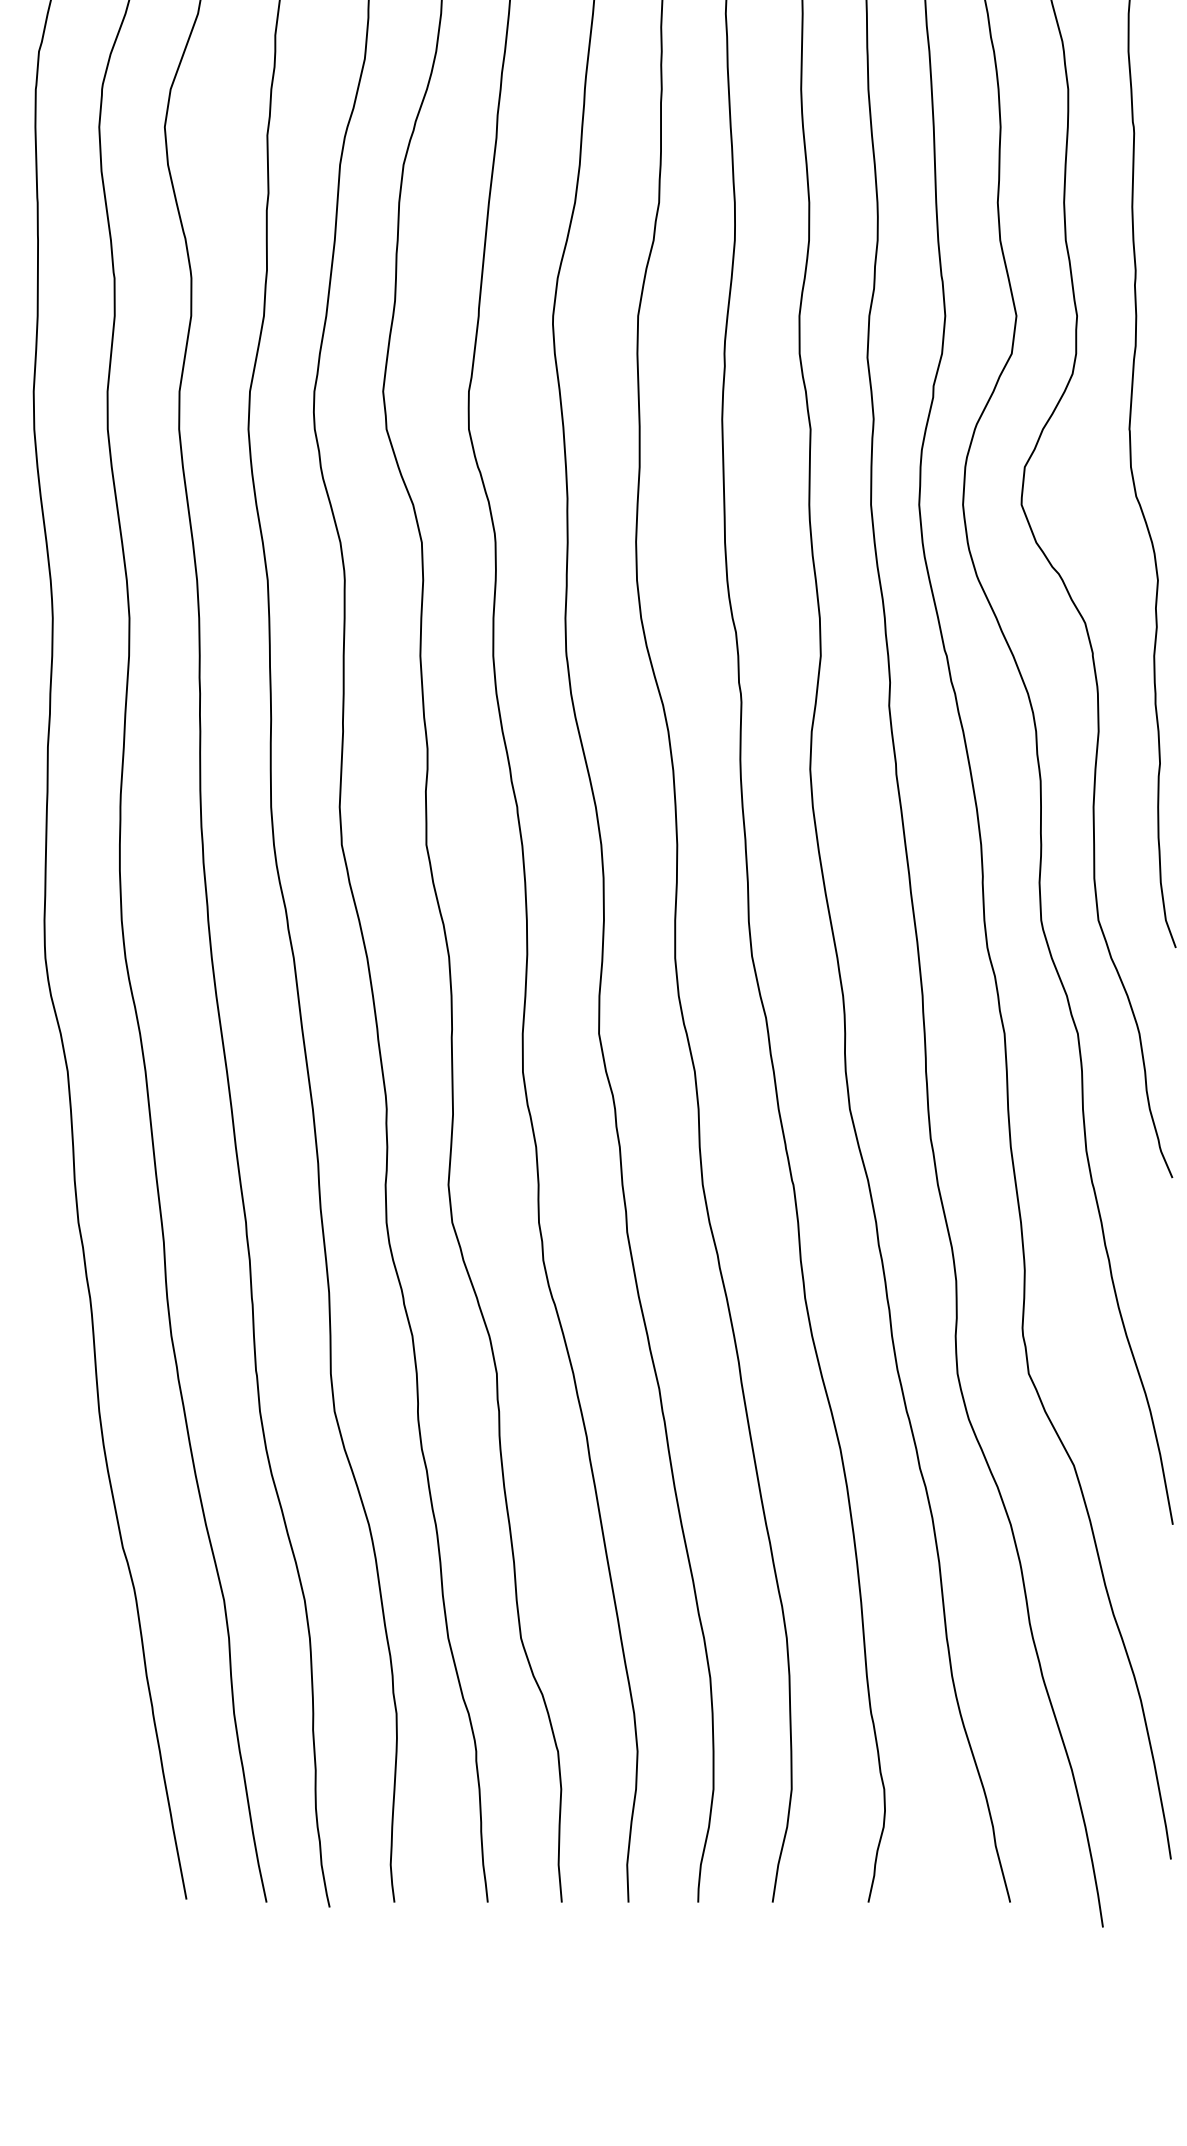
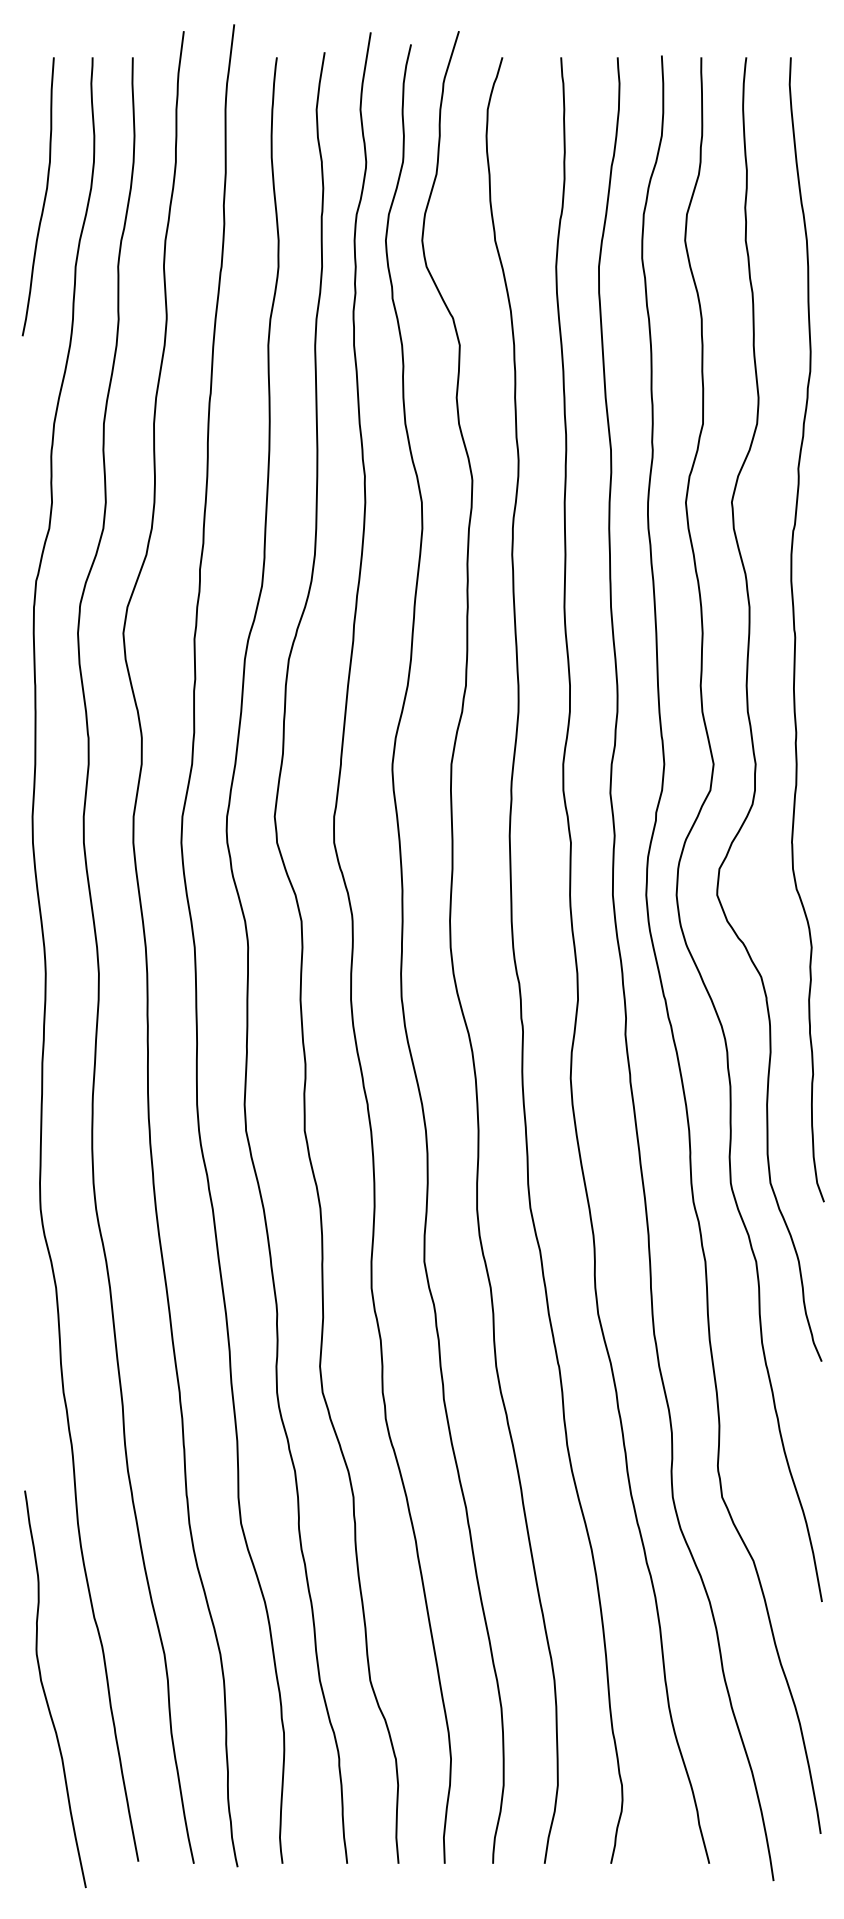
curve: (52, 1655) -> (45, 1692), added

